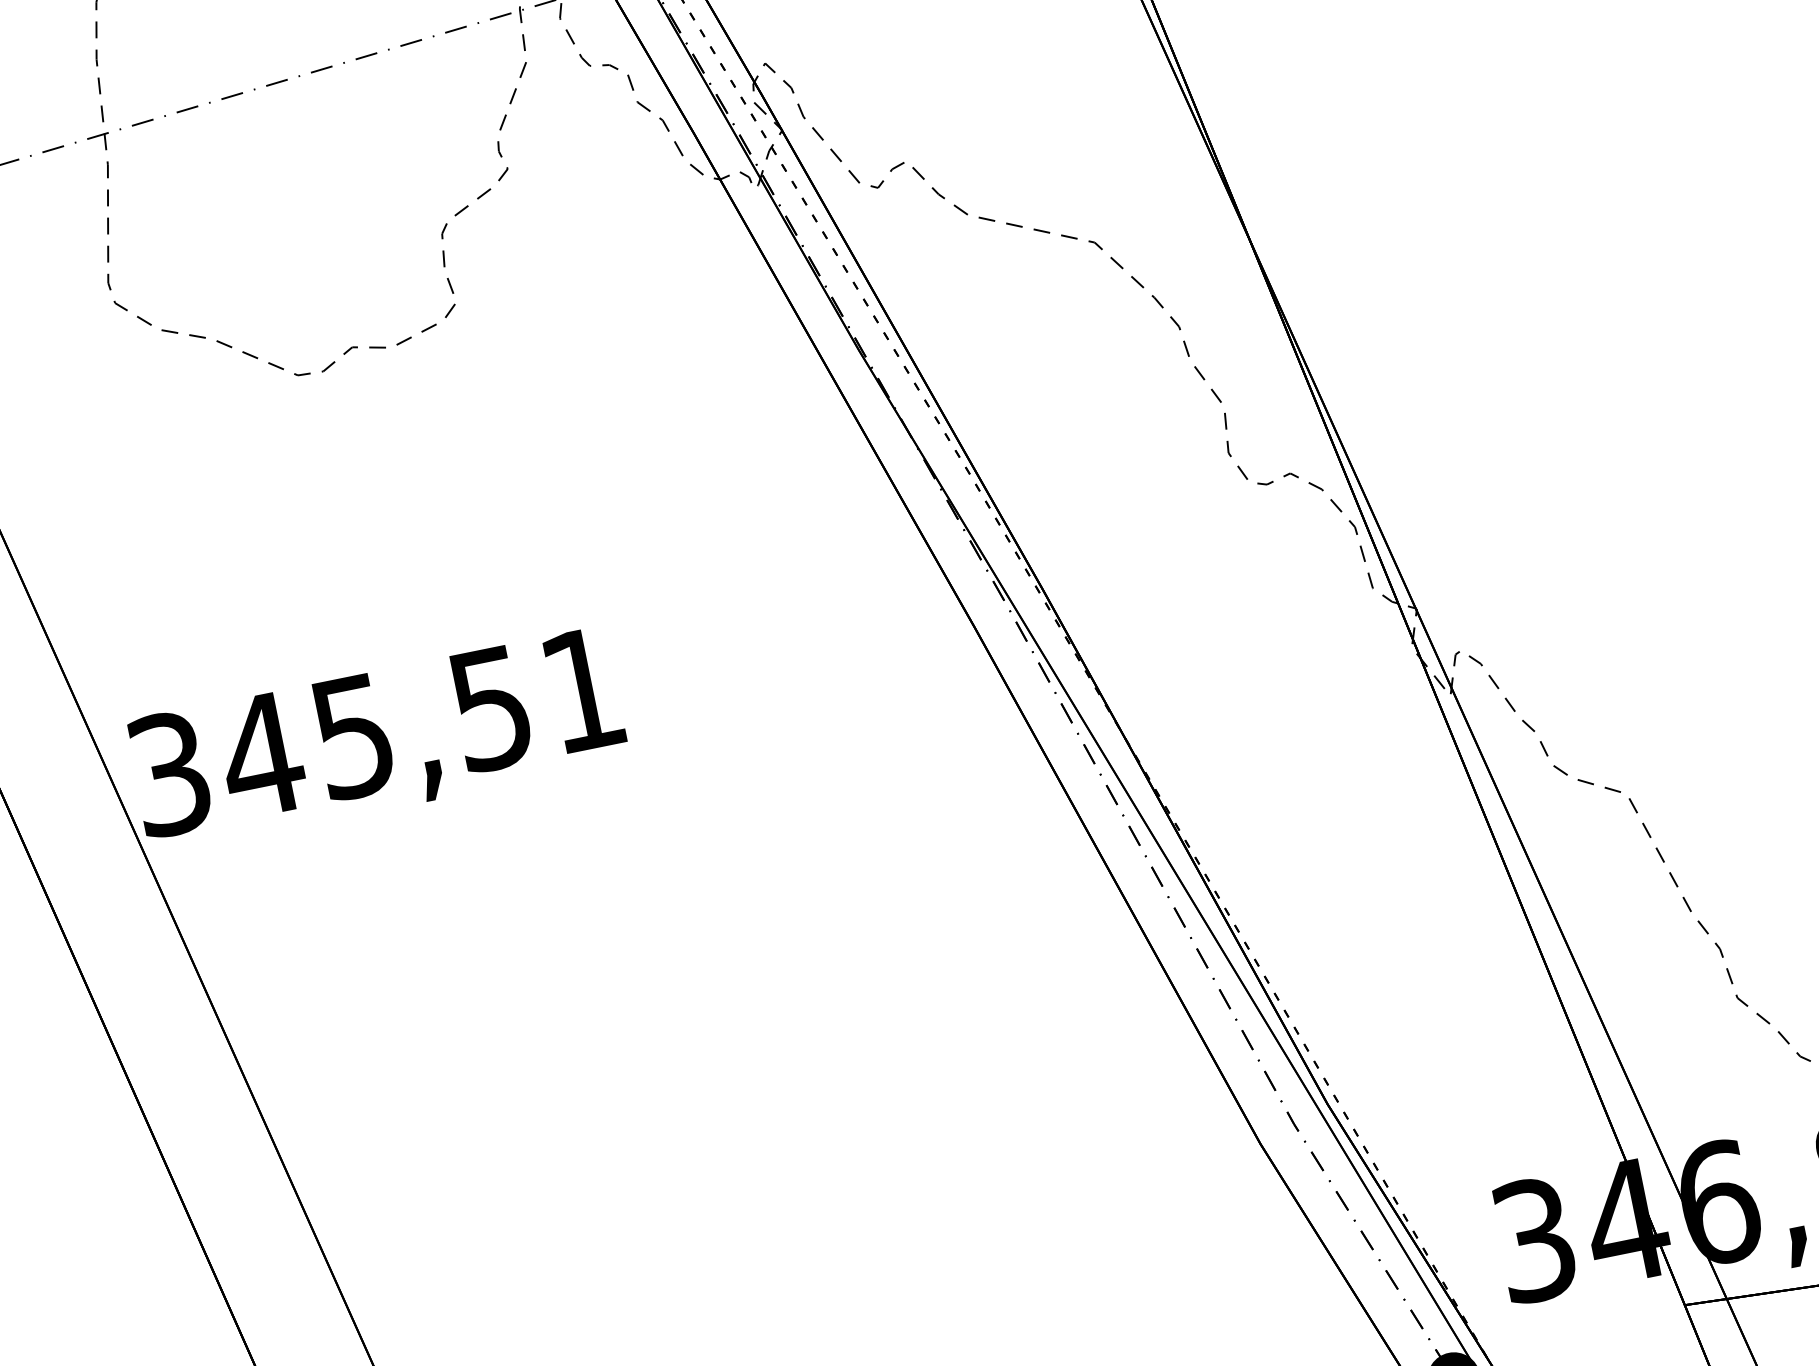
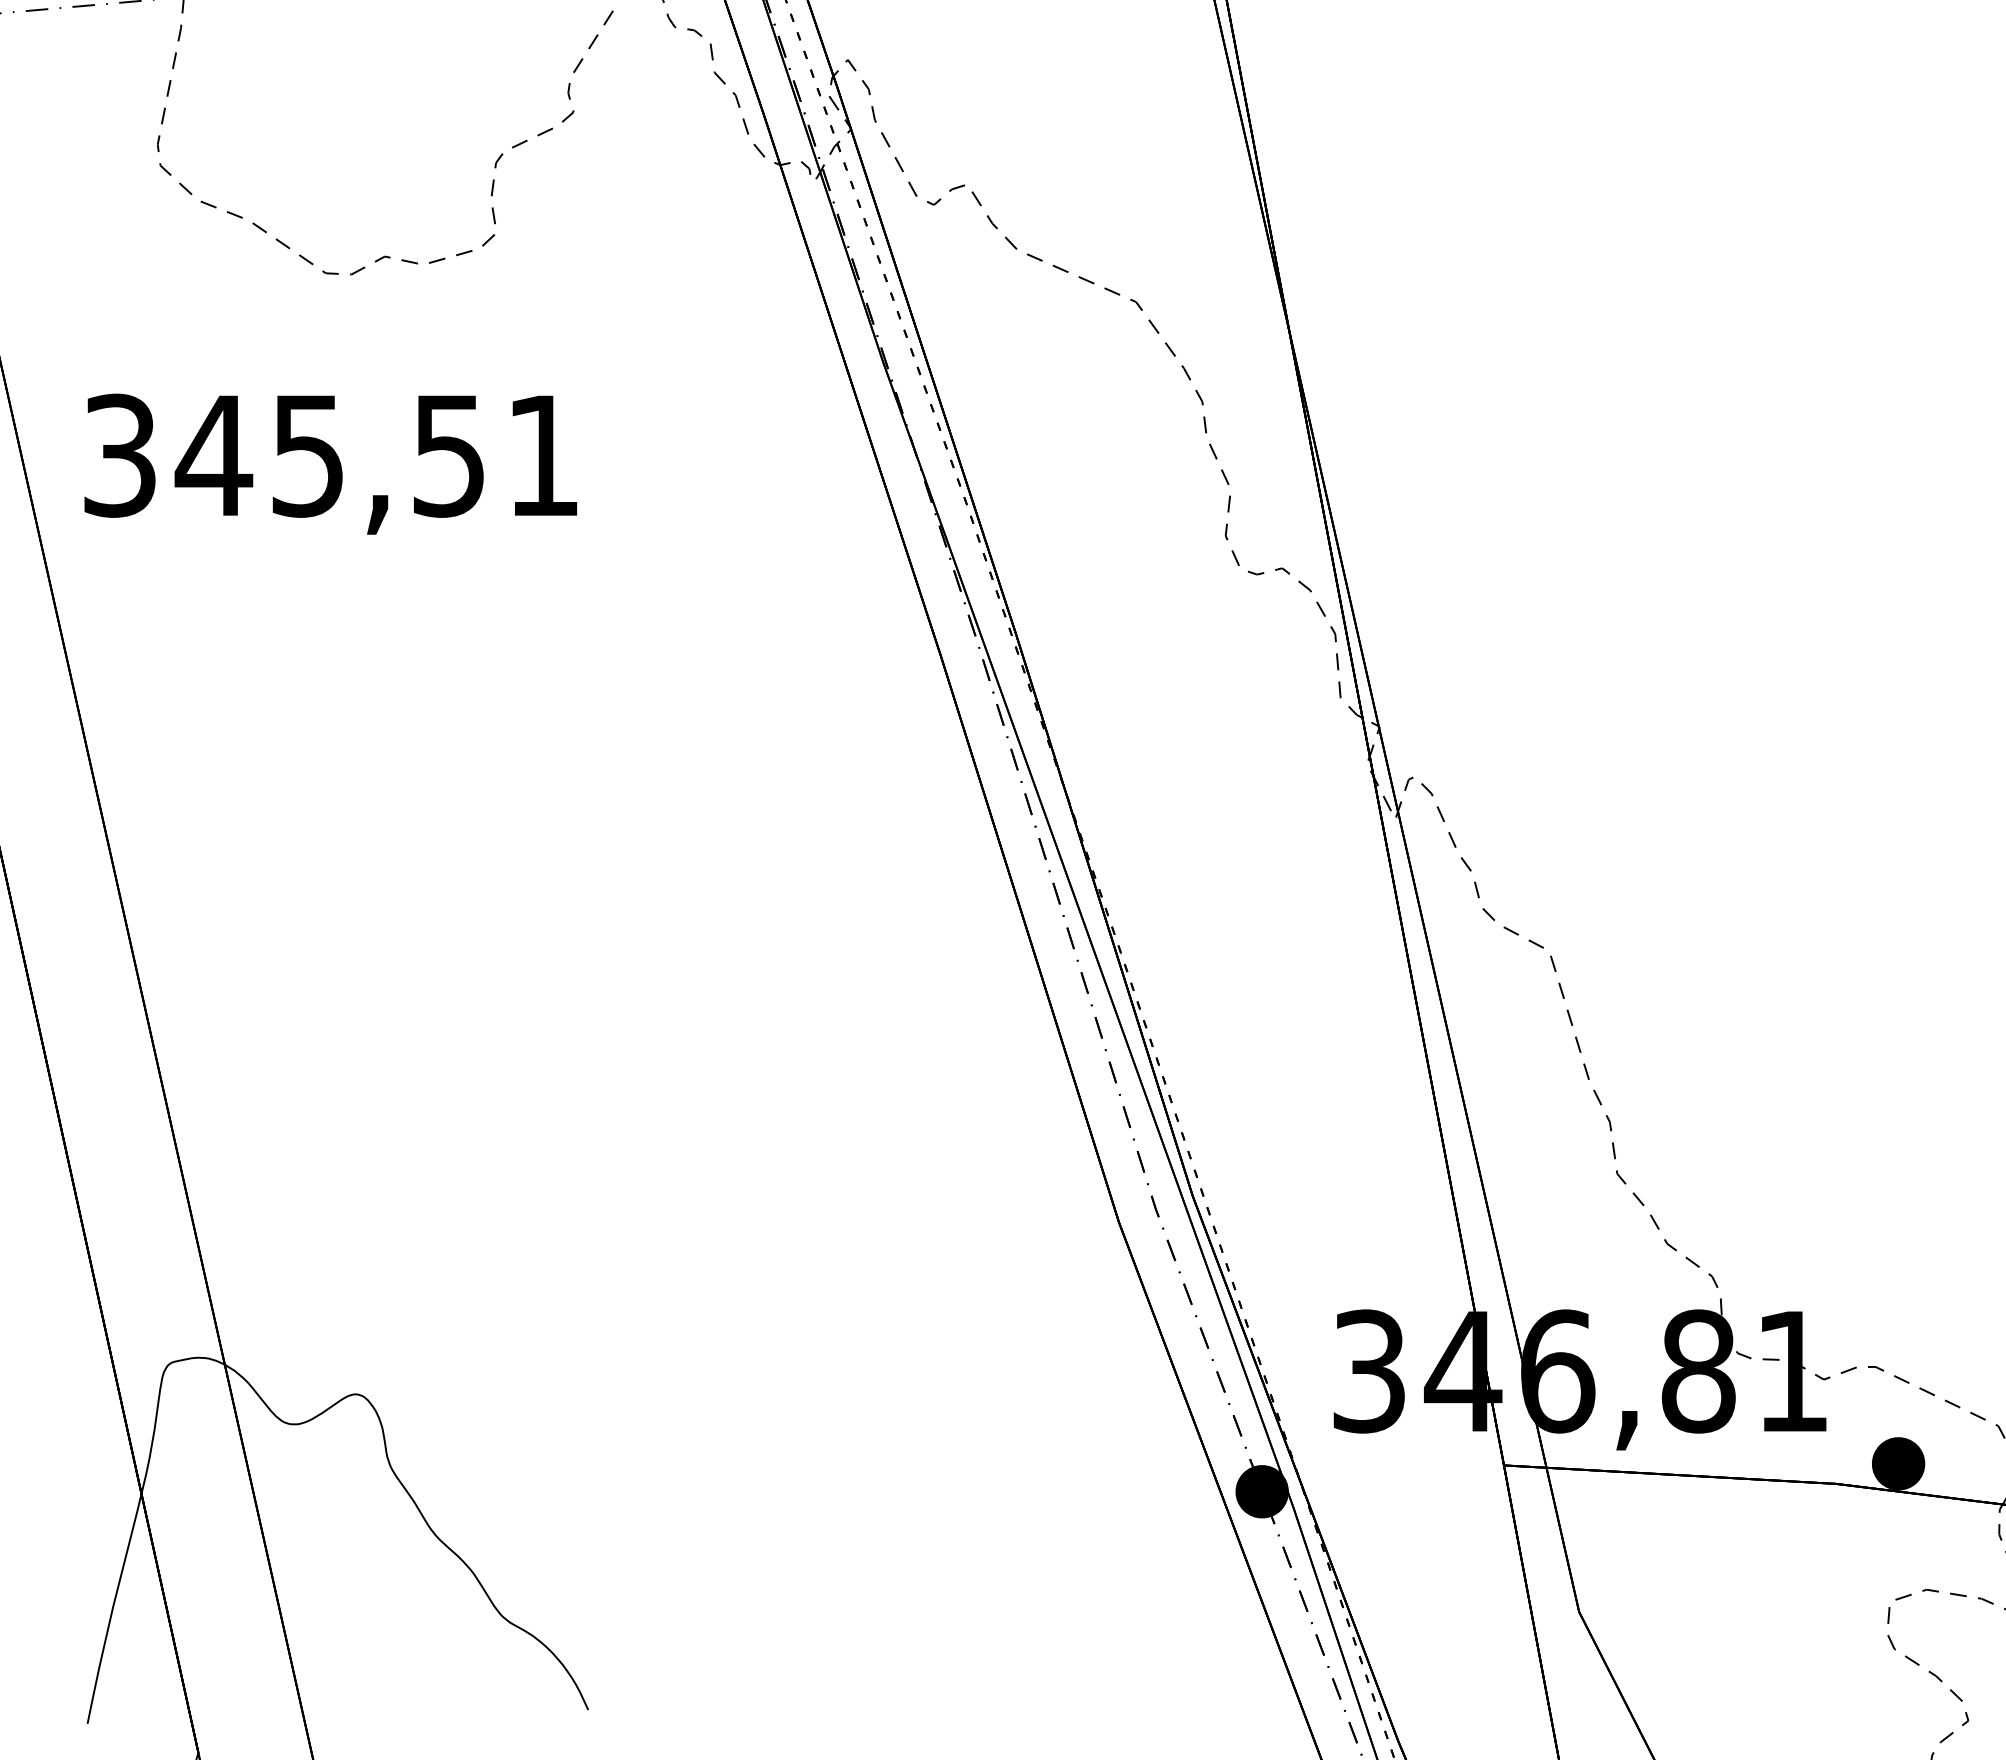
text: (376, 739) -> (330, 463), moved

